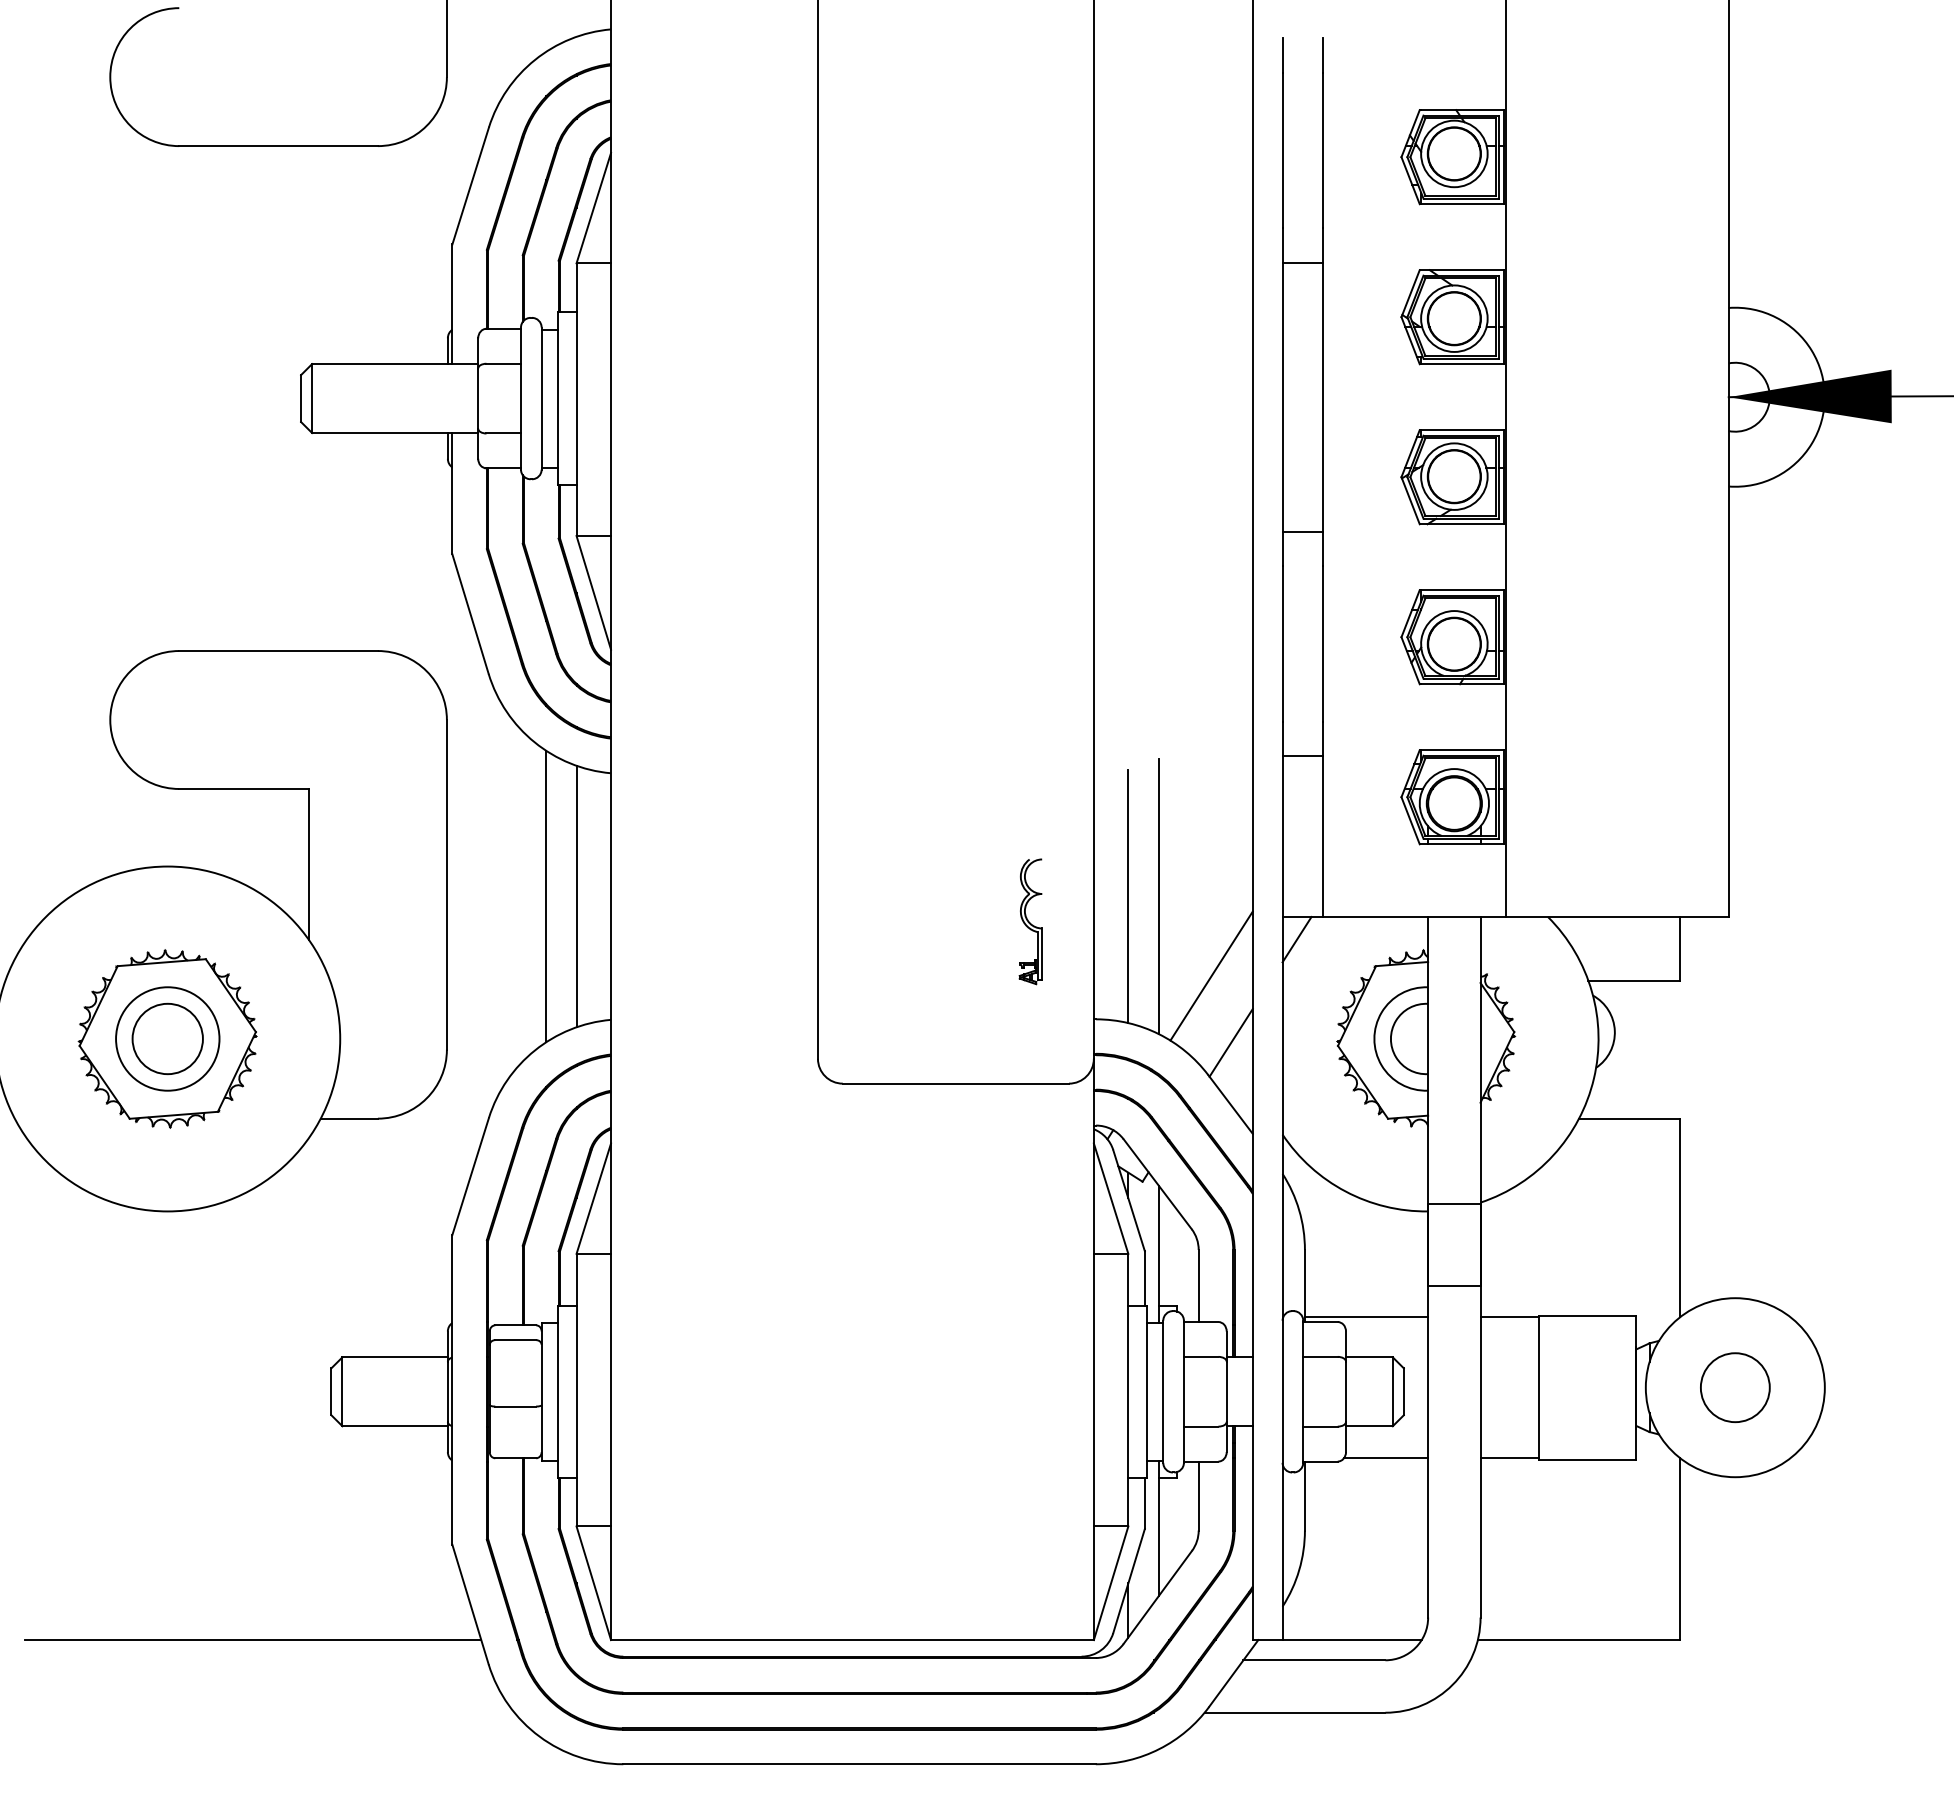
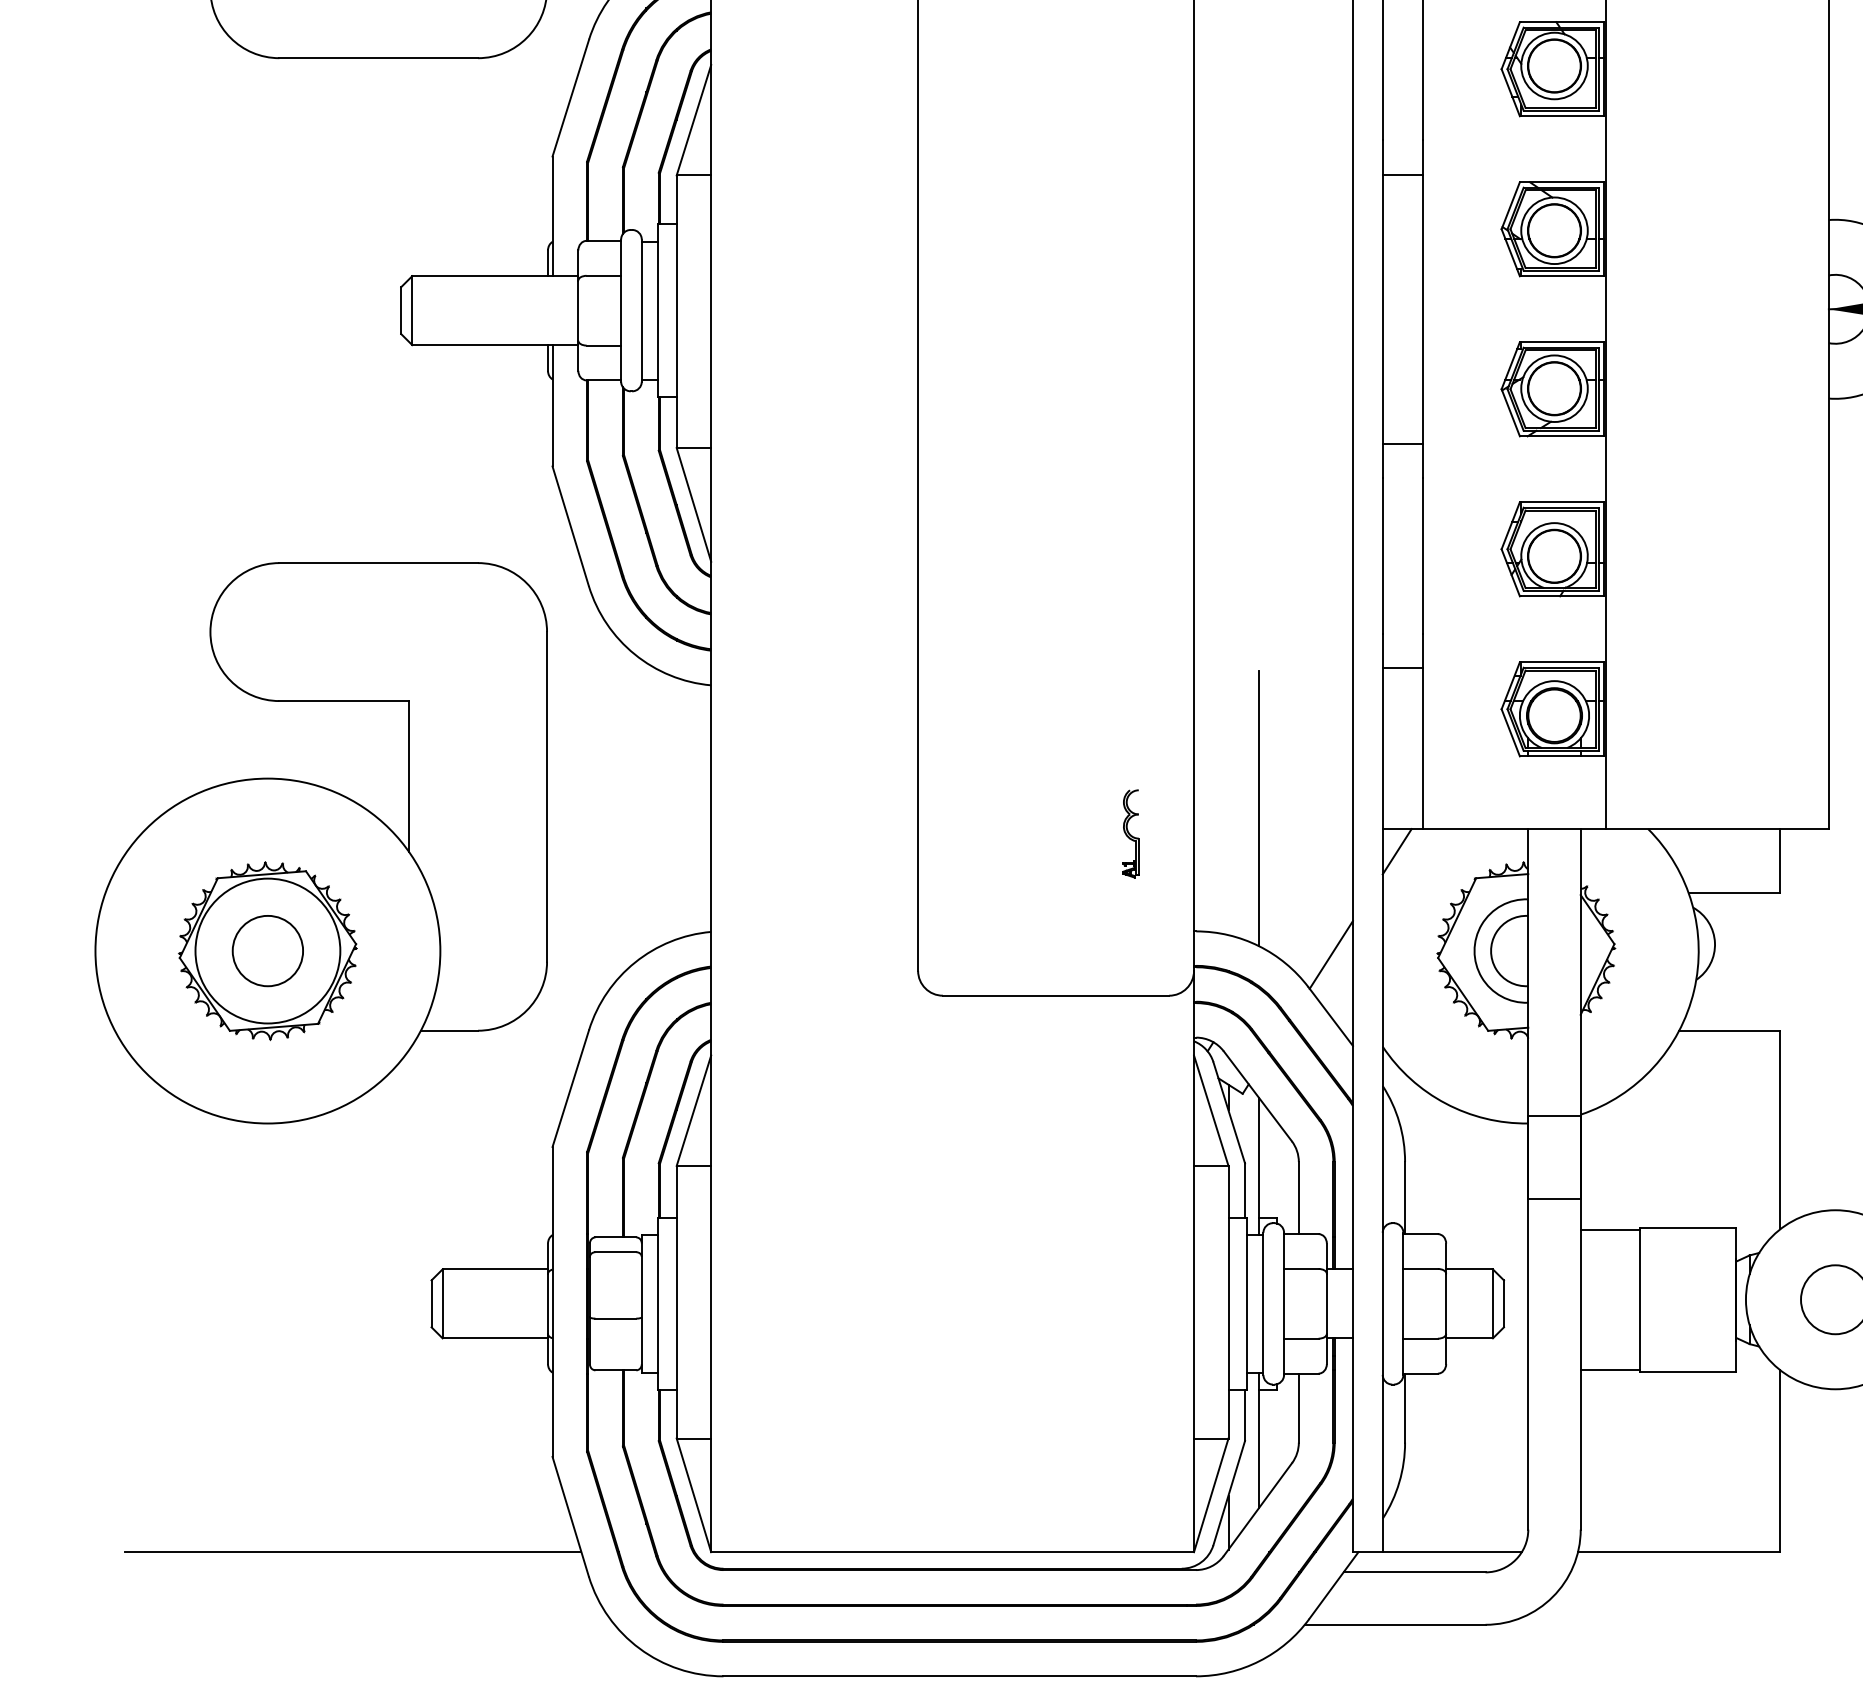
line: (546, 896) -> (646, 808), removed
line: (576, 896) -> (676, 808), removed
line: (1128, 896) -> (1228, 808), removed
part: (1030, 921) -> (1130, 833), size x0.7
line: (1211, 975) -> (1311, 887), removed
circle: (167, 1038) -> (267, 950), size x1.4
line: (1366, 1317) -> (1466, 1229), removed
line: (1386, 1458) -> (1486, 1370), removed

